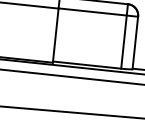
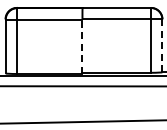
line: (55, 35) -> (82, 46), solid -> dashed
line: (135, 42) -> (162, 45), solid -> dashed

